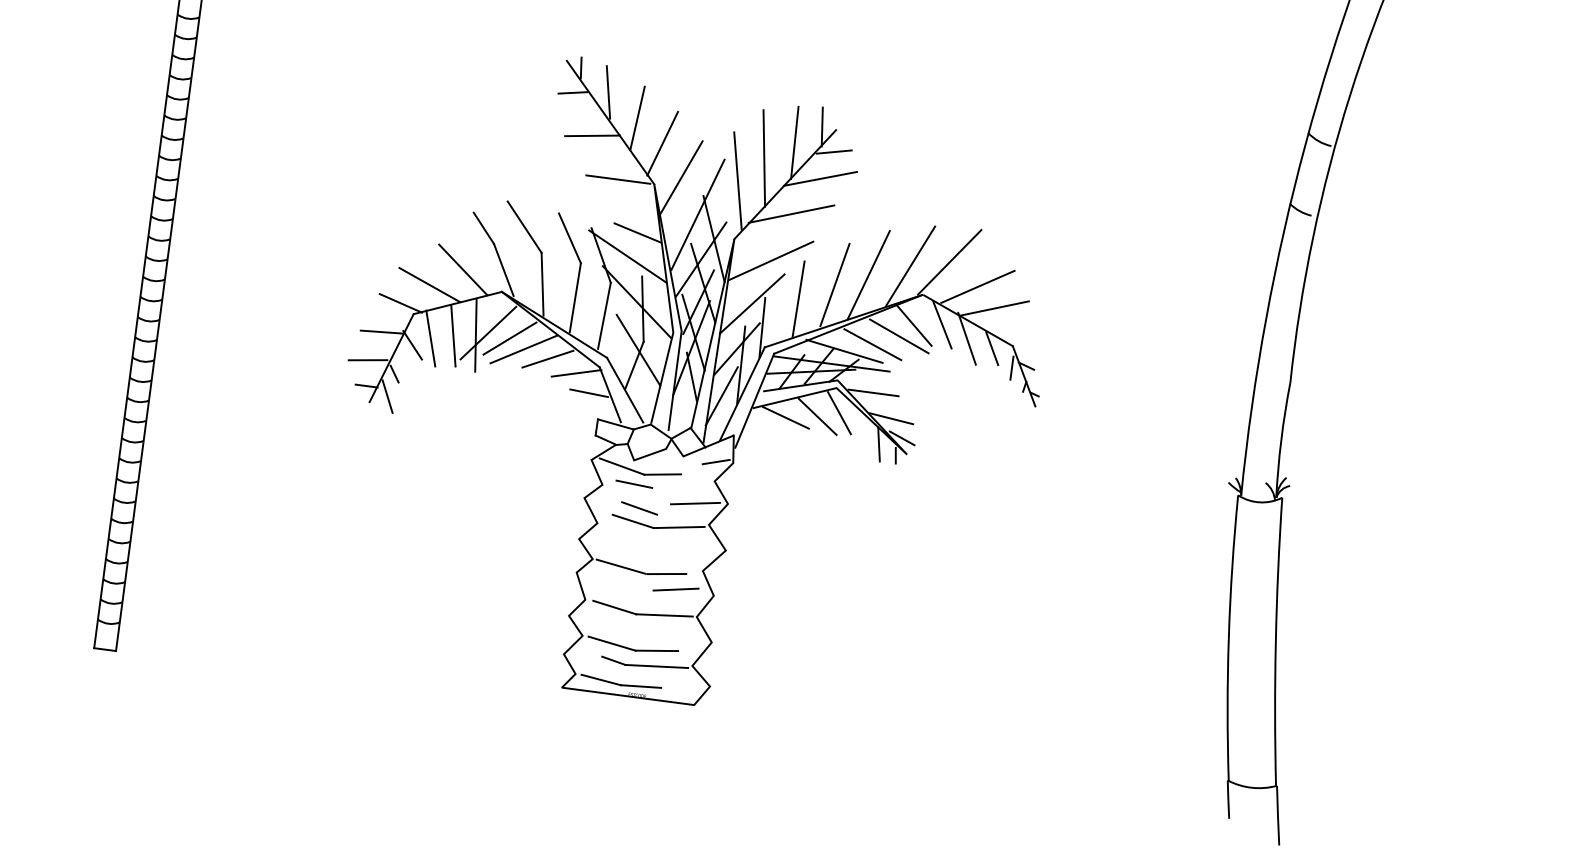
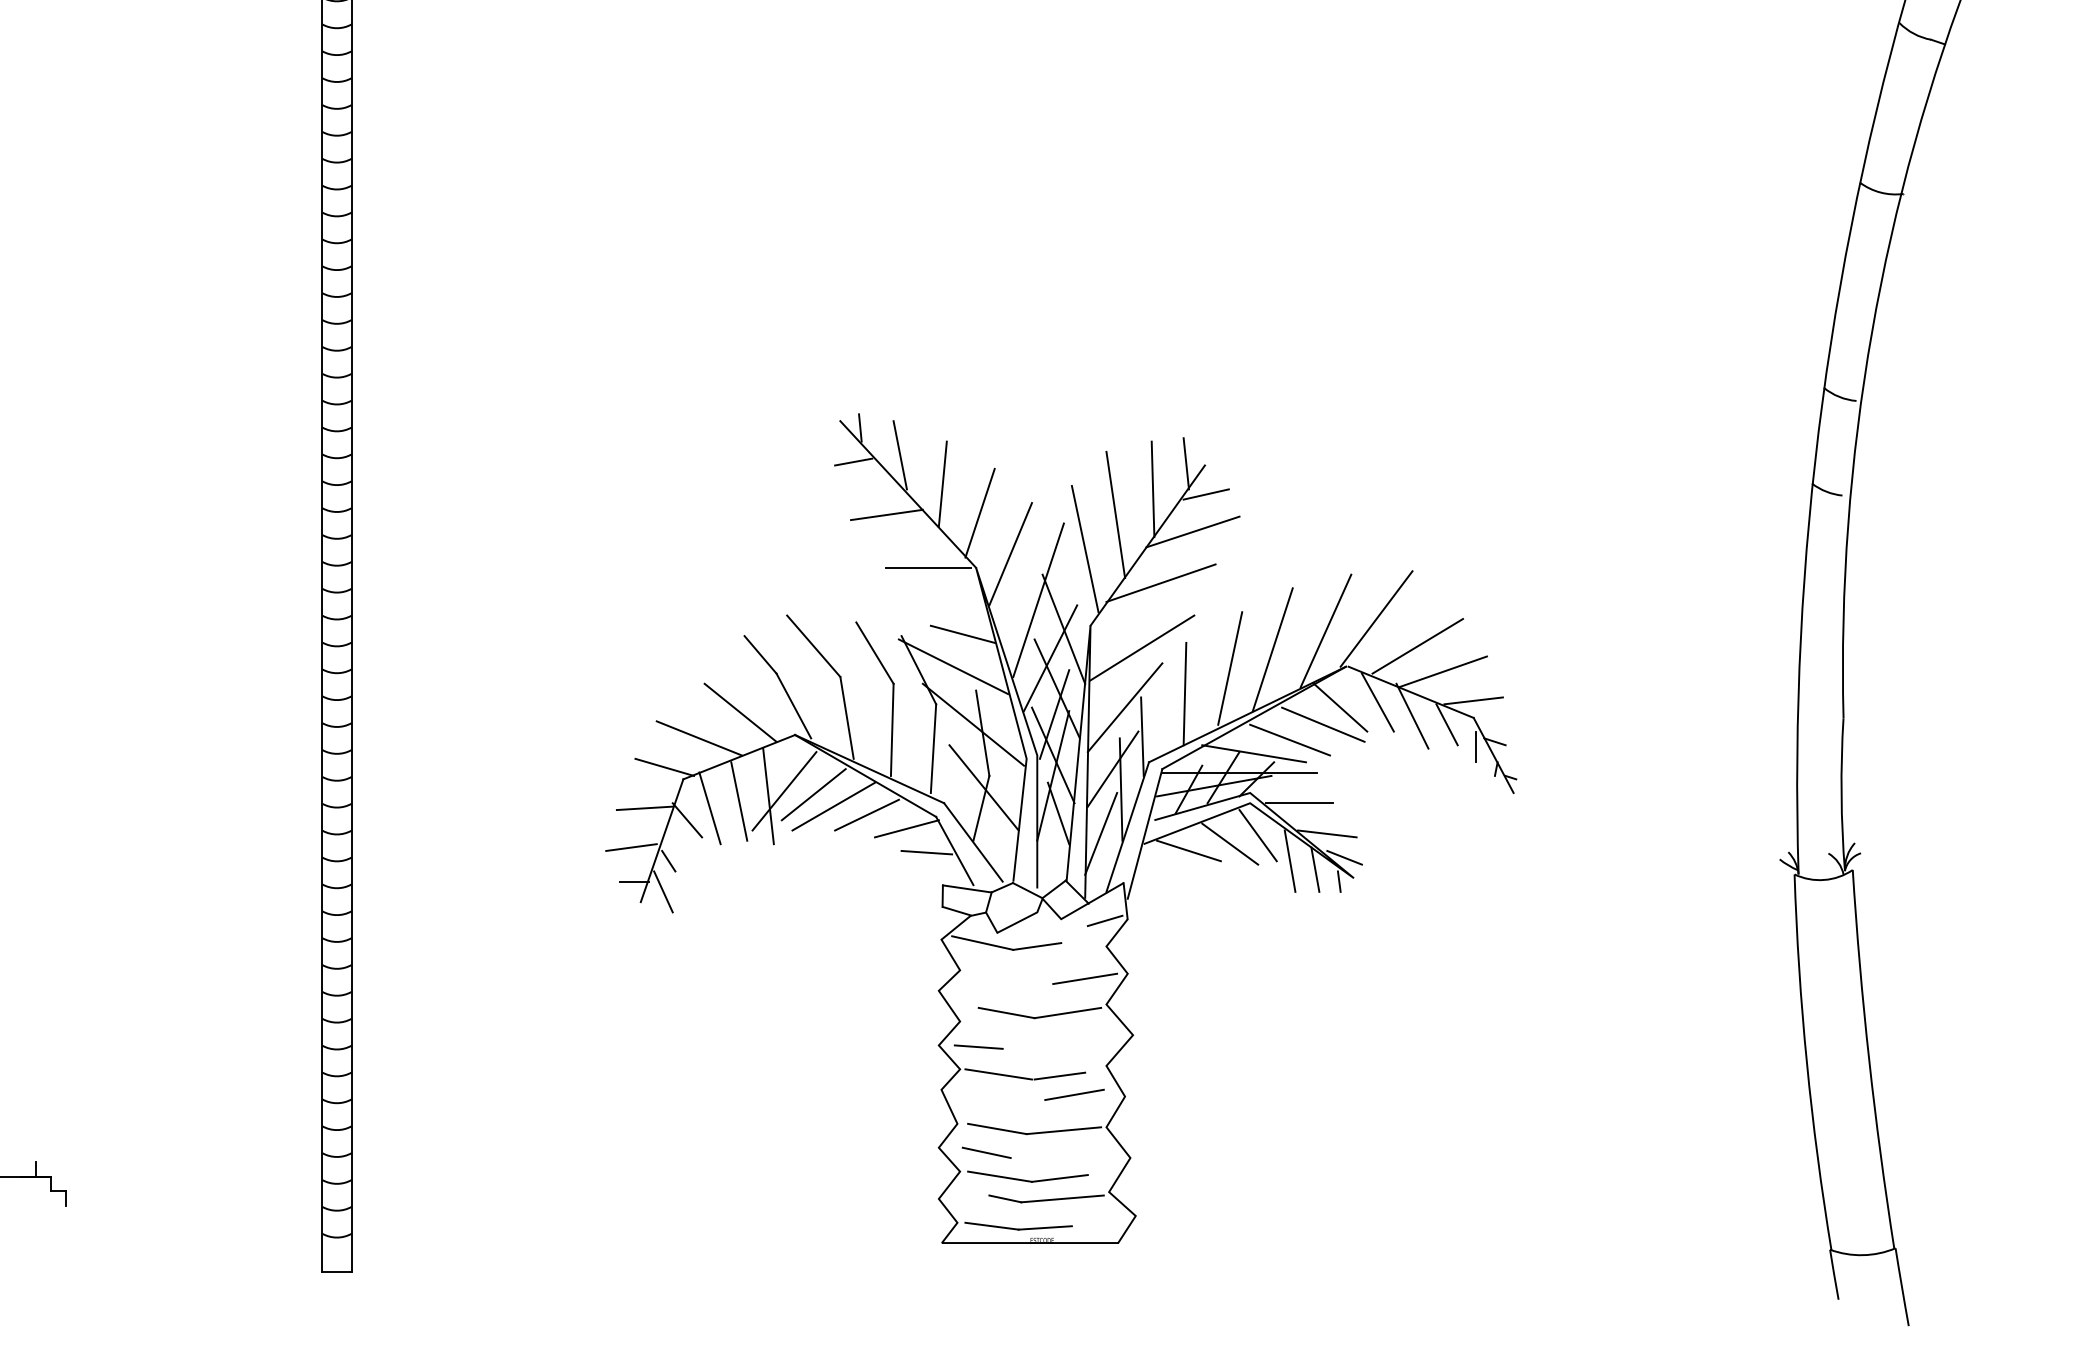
line: (1014, 333) -> (1473, 700), added
line: (860, 434) -> (1289, 860), added
line: (634, 483) -> (978, 1046), moved
line: (639, 508) -> (986, 1152), moved

